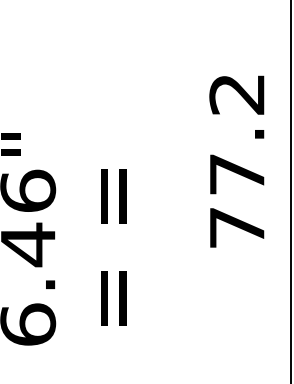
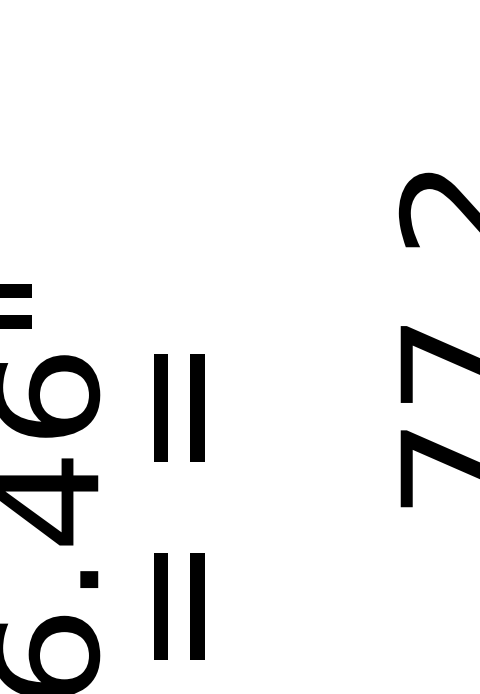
text: (113, 247) -> (178, 506), moved

